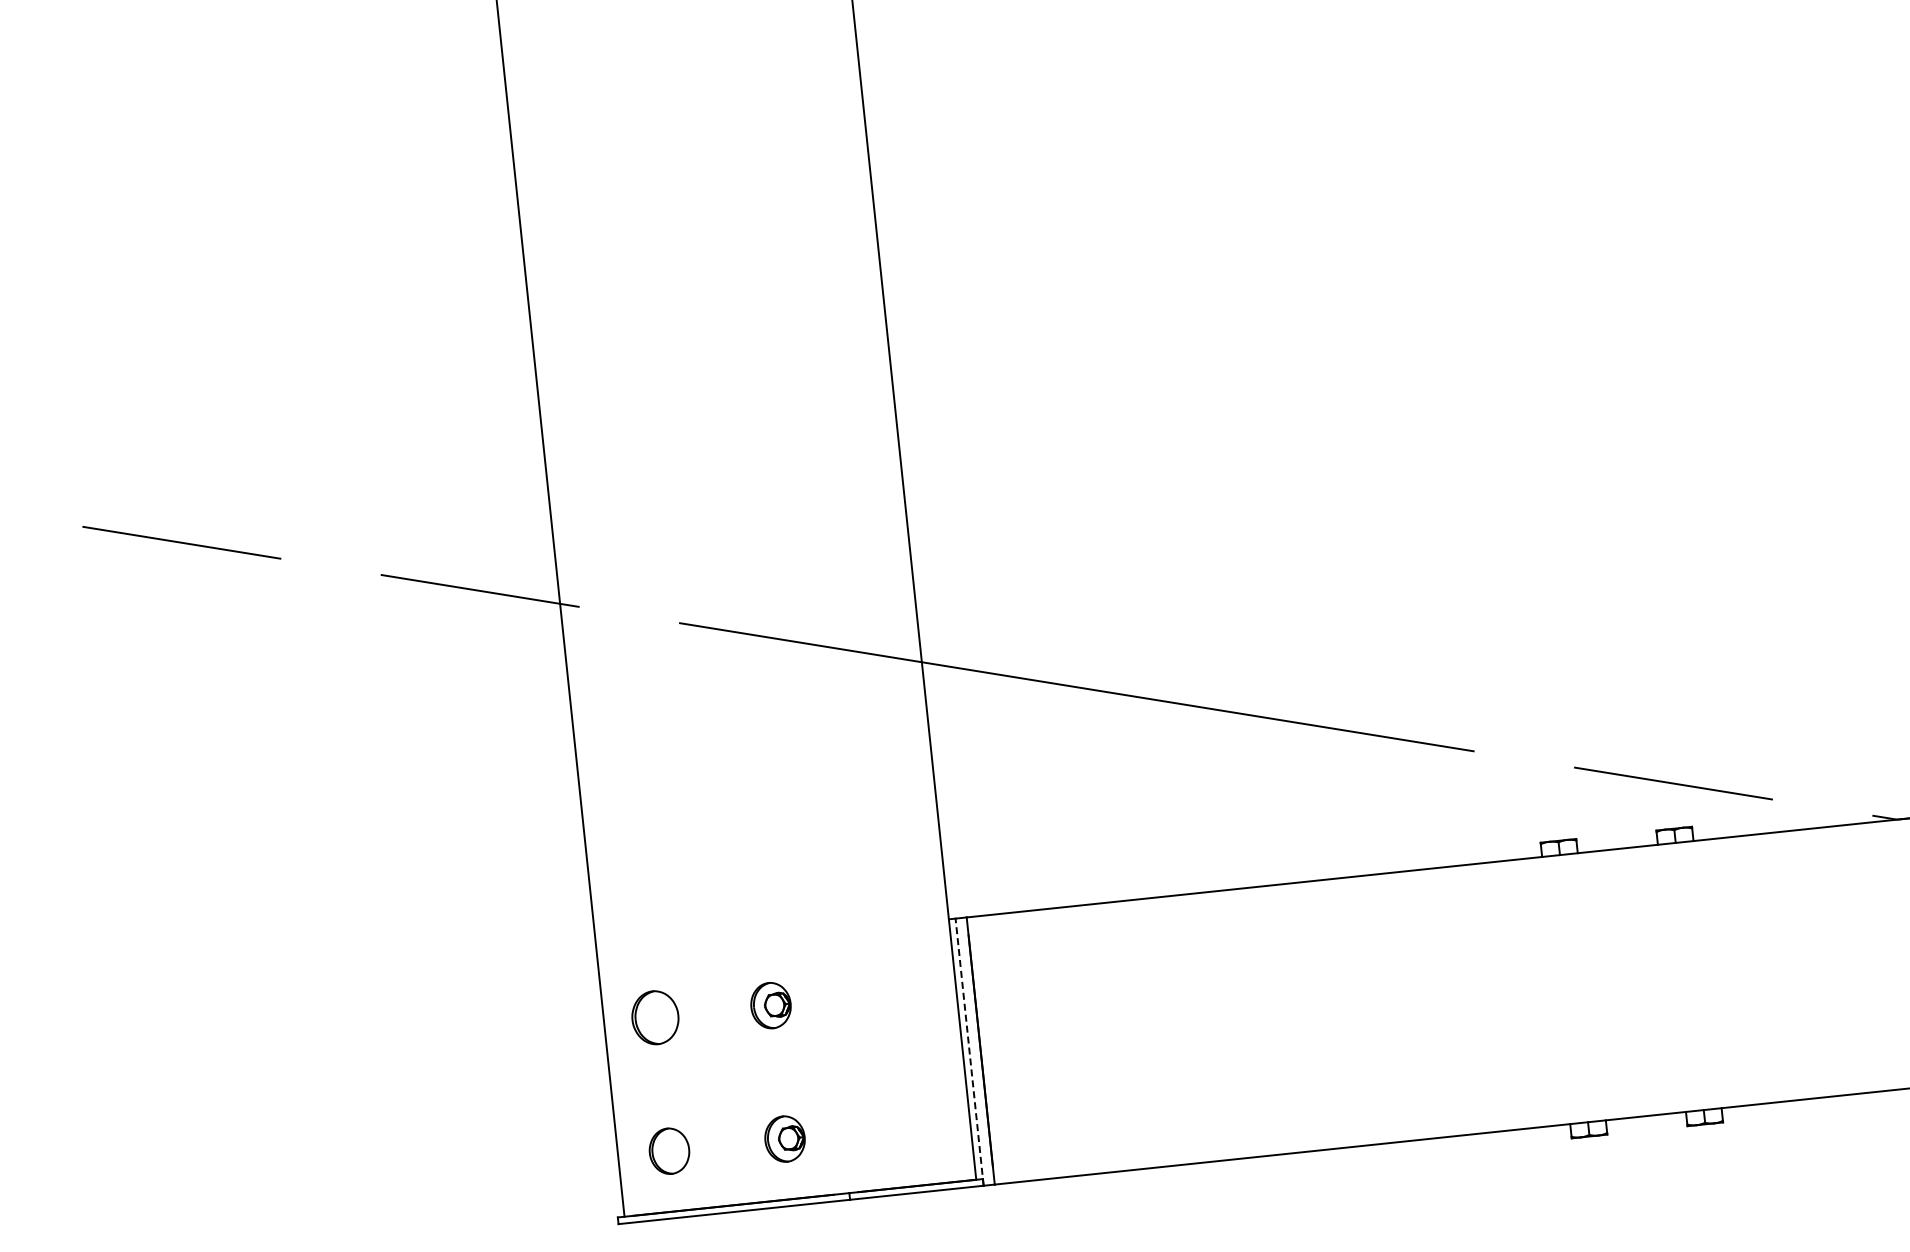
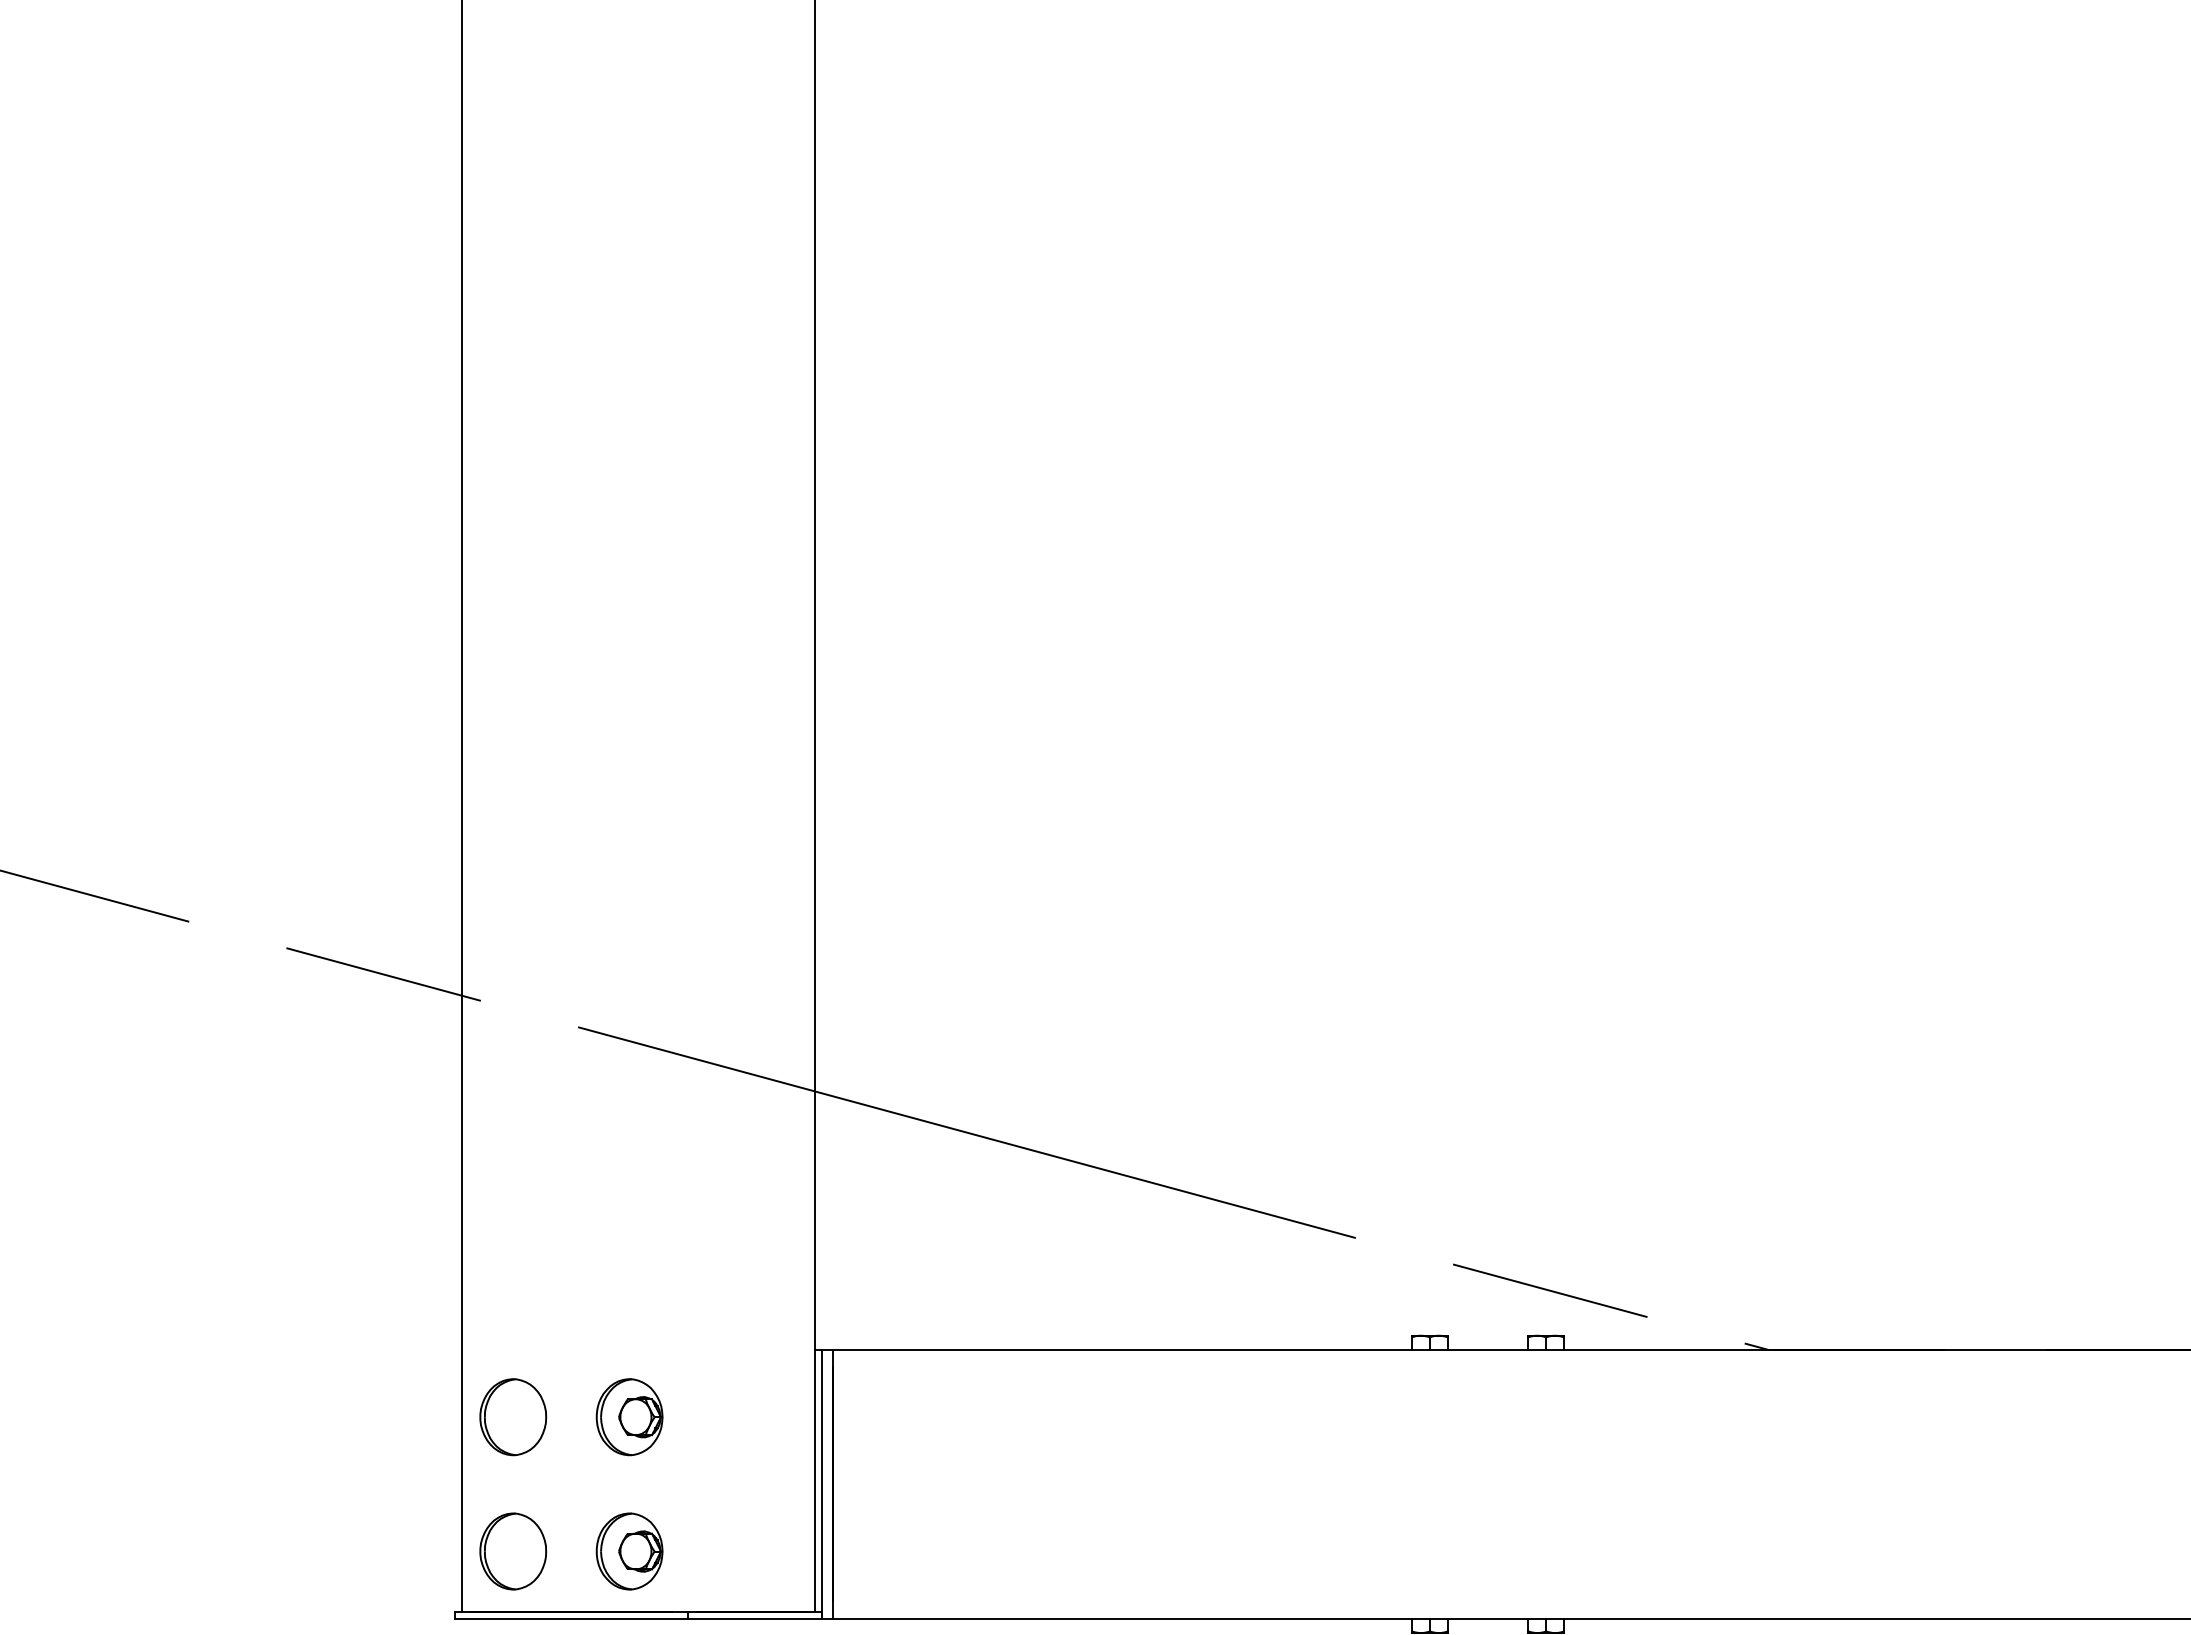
part: (770, 1005) -> (629, 1417), size x1.67
part: (655, 1017) -> (513, 1417), size x1.43
line: (969, 1051) -> (822, 1483), dashed -> solid
part: (785, 1139) -> (629, 1551), size x1.67
part: (669, 1151) -> (513, 1551), size x1.67

